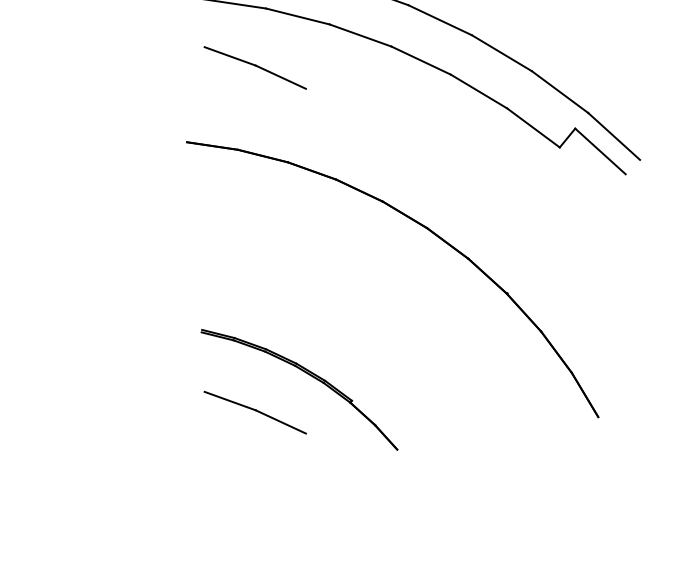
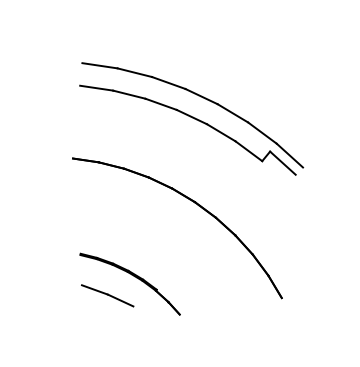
part: (254, 67) -> (107, 120), removed

